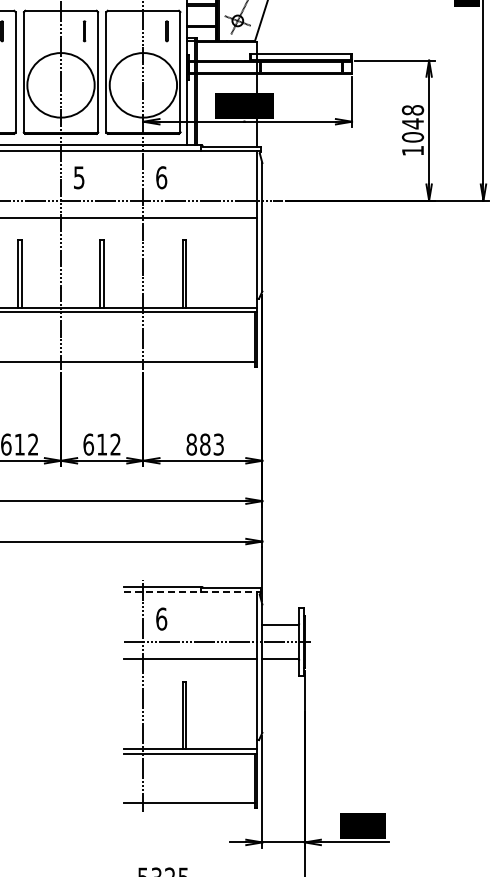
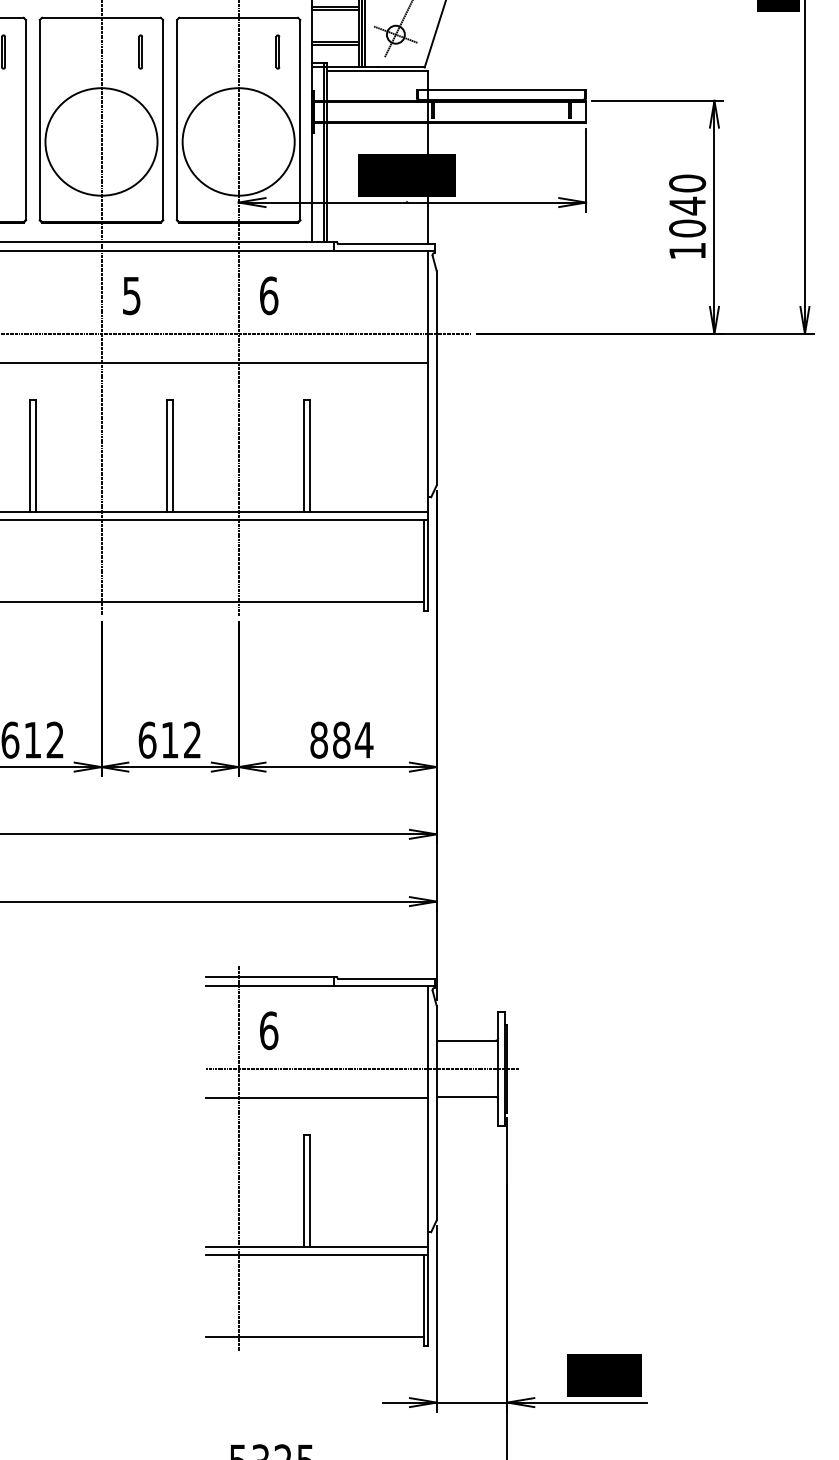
text: (412, 110) -> (686, 183), 1048 -> 1040
text: (218, 444) -> (363, 739), 883 -> 884
line: (192, 592) -> (320, 986), dashed -> solid

